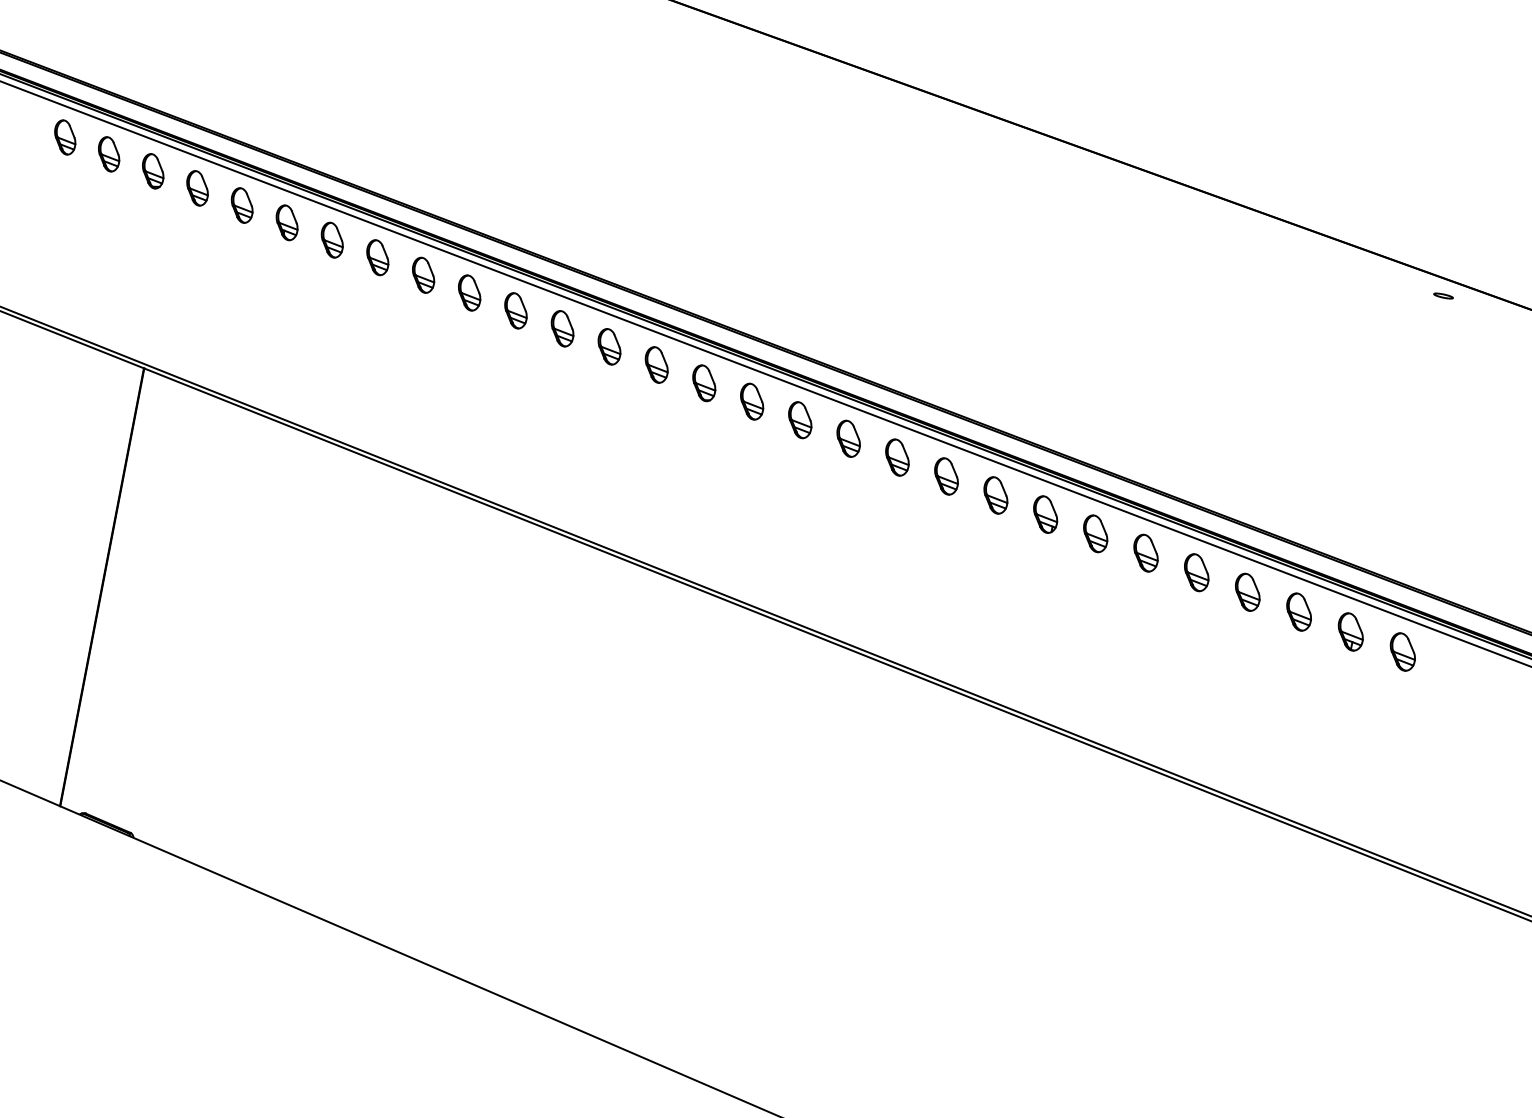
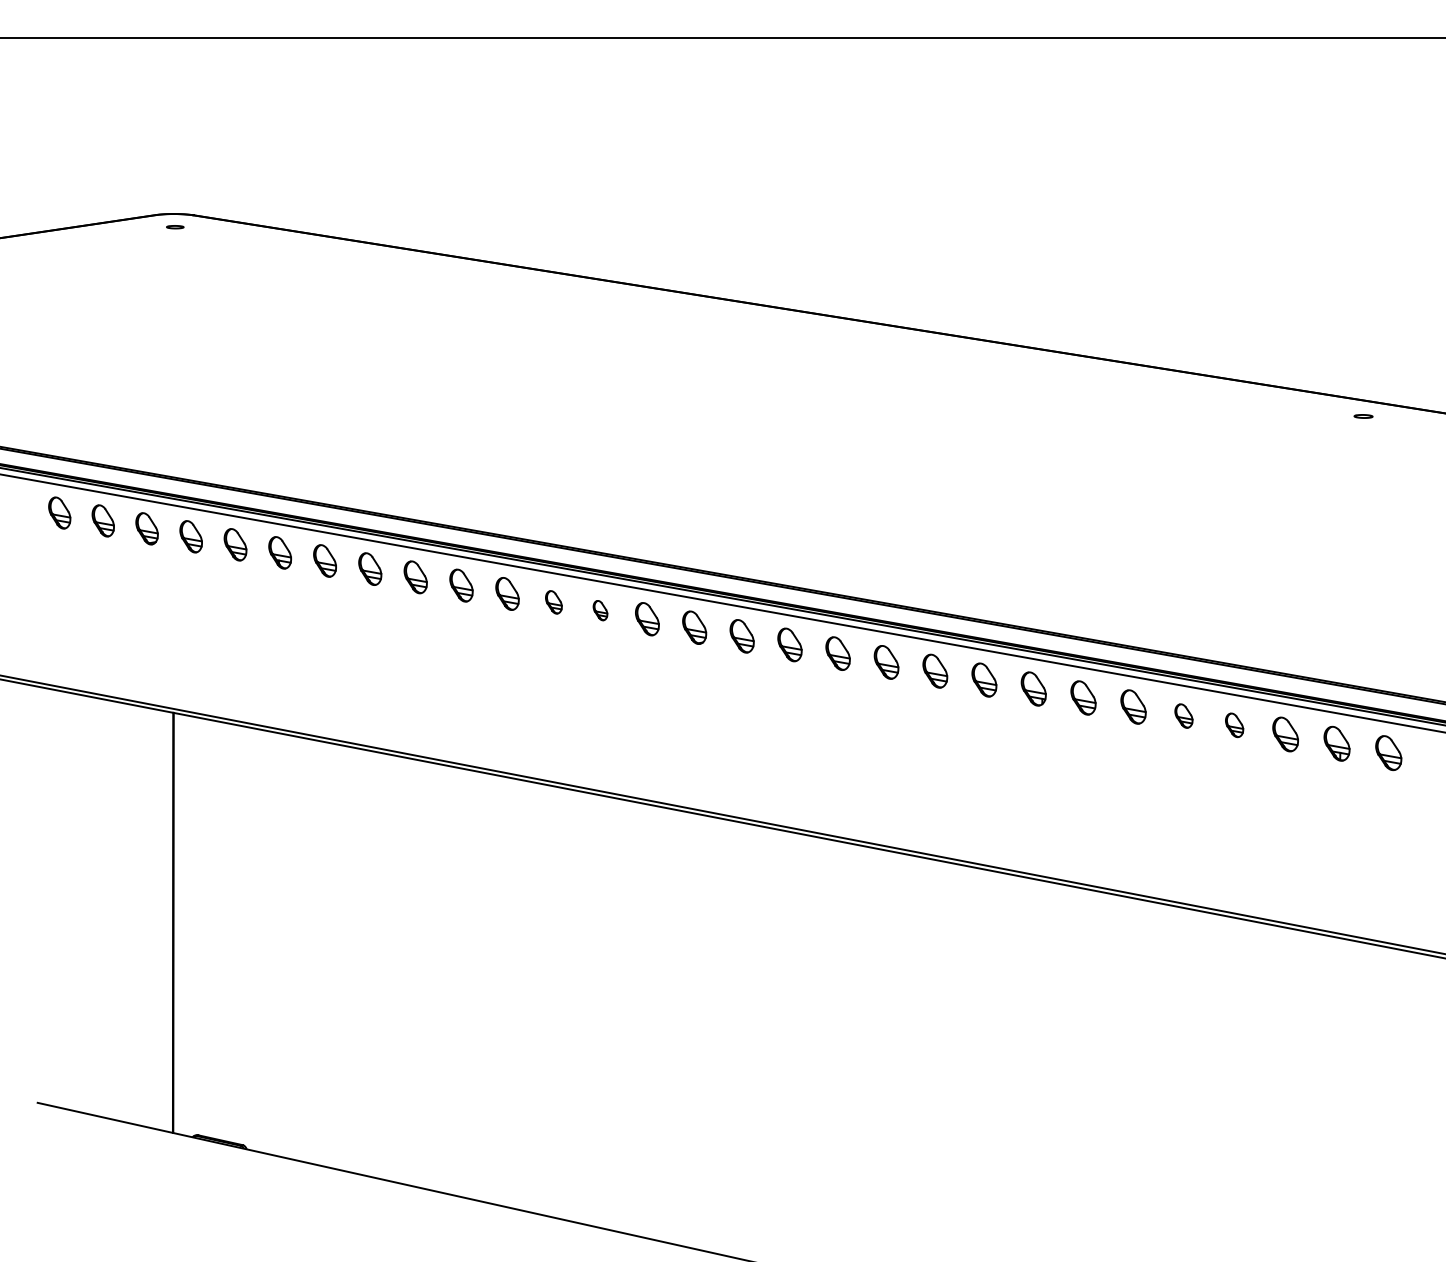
part: (562, 328) -> (553, 602), size x0.7
part: (609, 346) -> (600, 610), size x0.6
part: (1196, 571) -> (1183, 715), size x0.7
part: (1247, 592) -> (1234, 725), size x0.7

